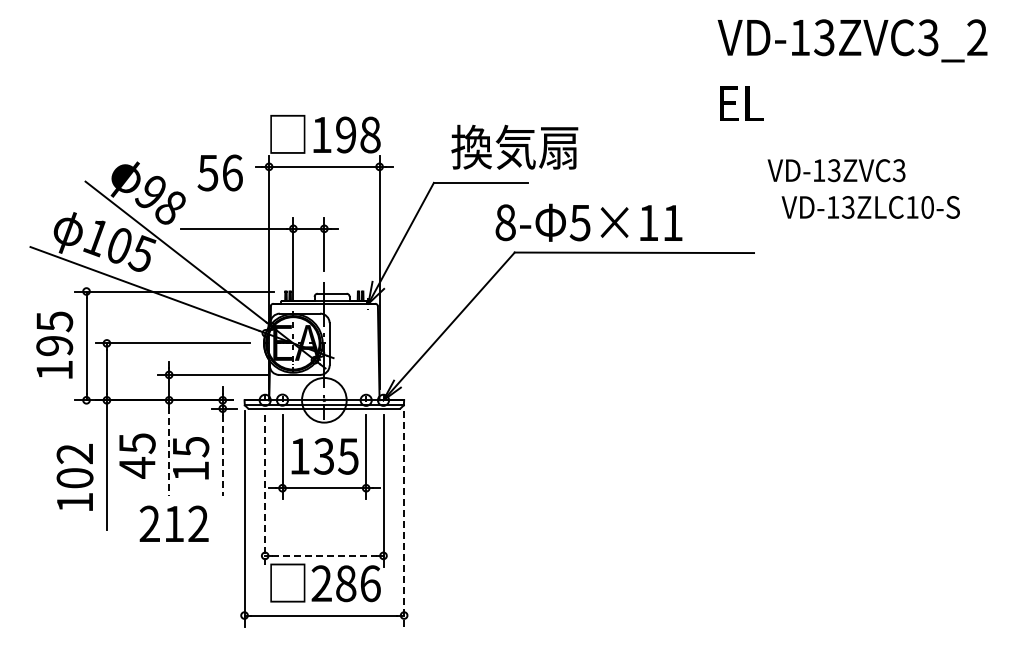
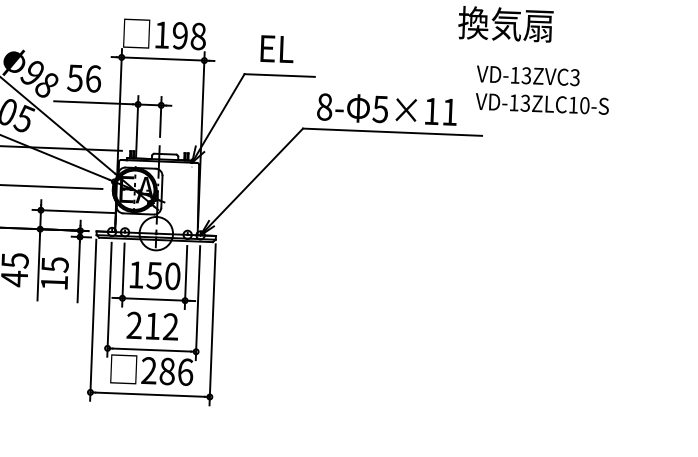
text: (779, 102) -> (505, 23), EL -> 換気扇
text: (514, 146) -> (305, 49), 換気扇 -> EL
text: (836, 170) -> (528, 75), moved
text: (219, 172) -> (83, 78), moved
text: (870, 207) -> (542, 104), moved
text: (588, 222) -> (386, 109), moved
line: (169, 451) -> (39, 267), dashed -> solid
line: (222, 456) -> (78, 272), dashed -> solid
text: (335, 456) -> (163, 276), 135 -> 150
line: (265, 491) -> (109, 300), dashed -> solid
line: (404, 519) -> (212, 325), dashed -> solid
text: (173, 523) -> (152, 325), moved
line: (324, 555) -> (151, 349), dashed -> solid

